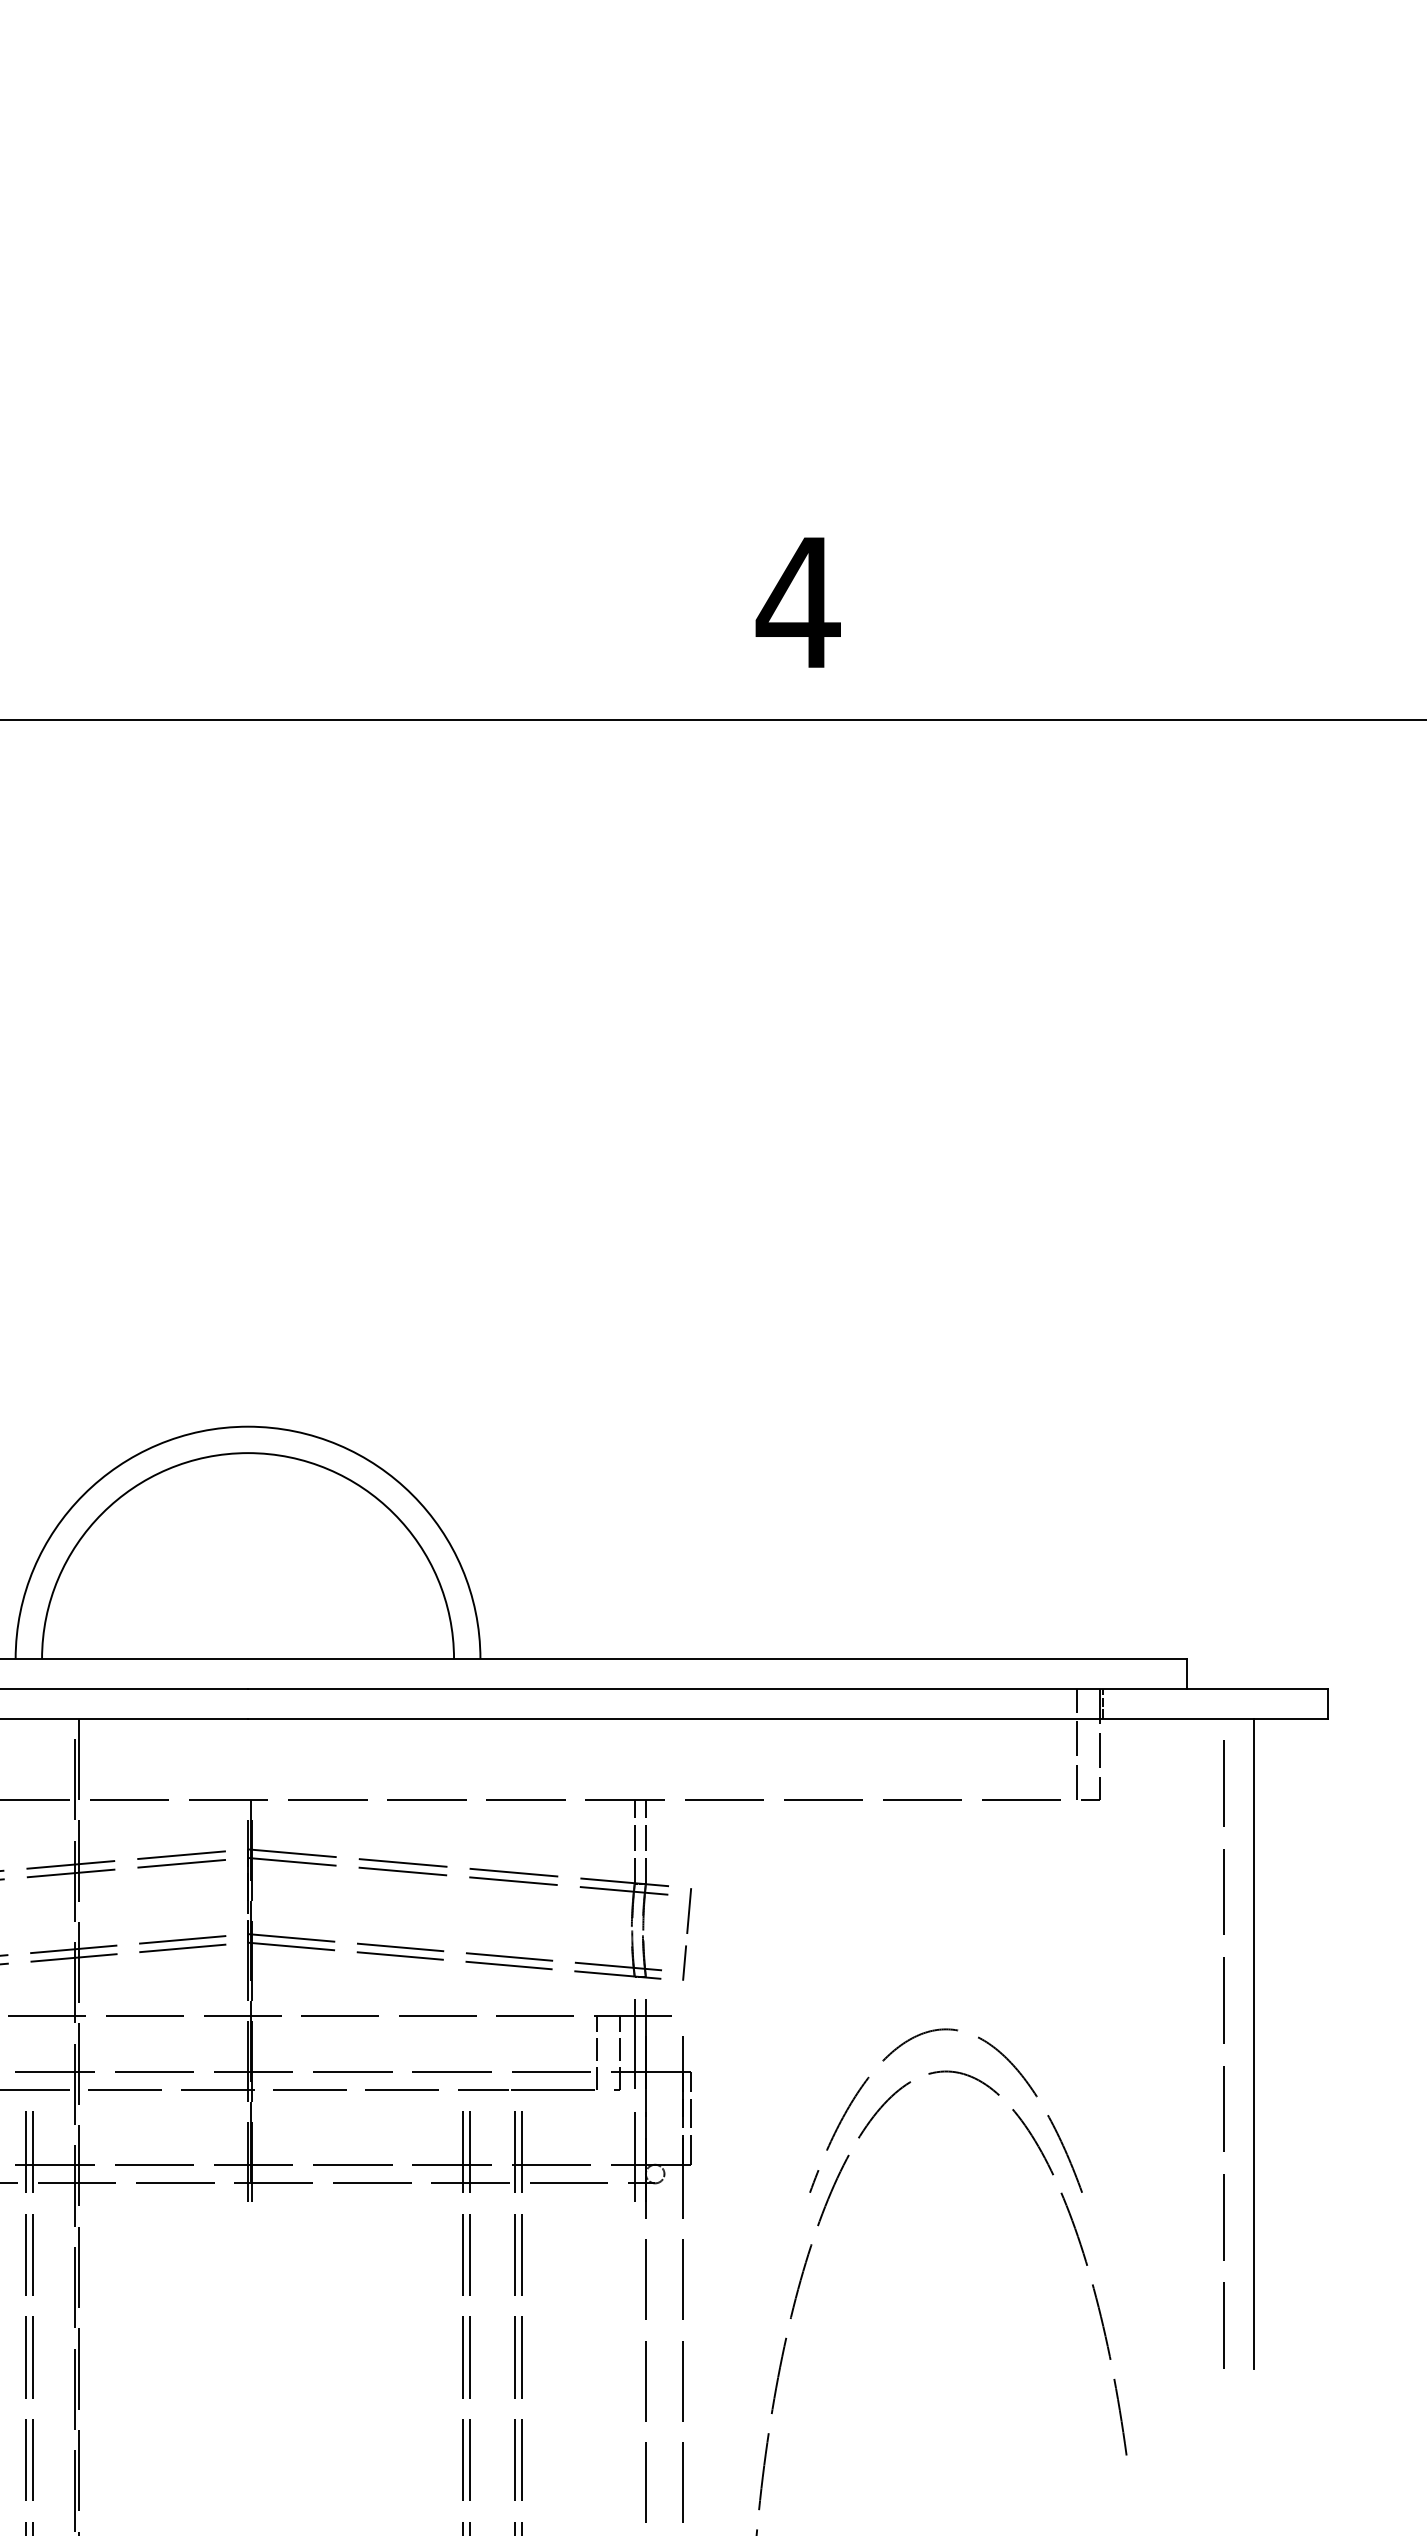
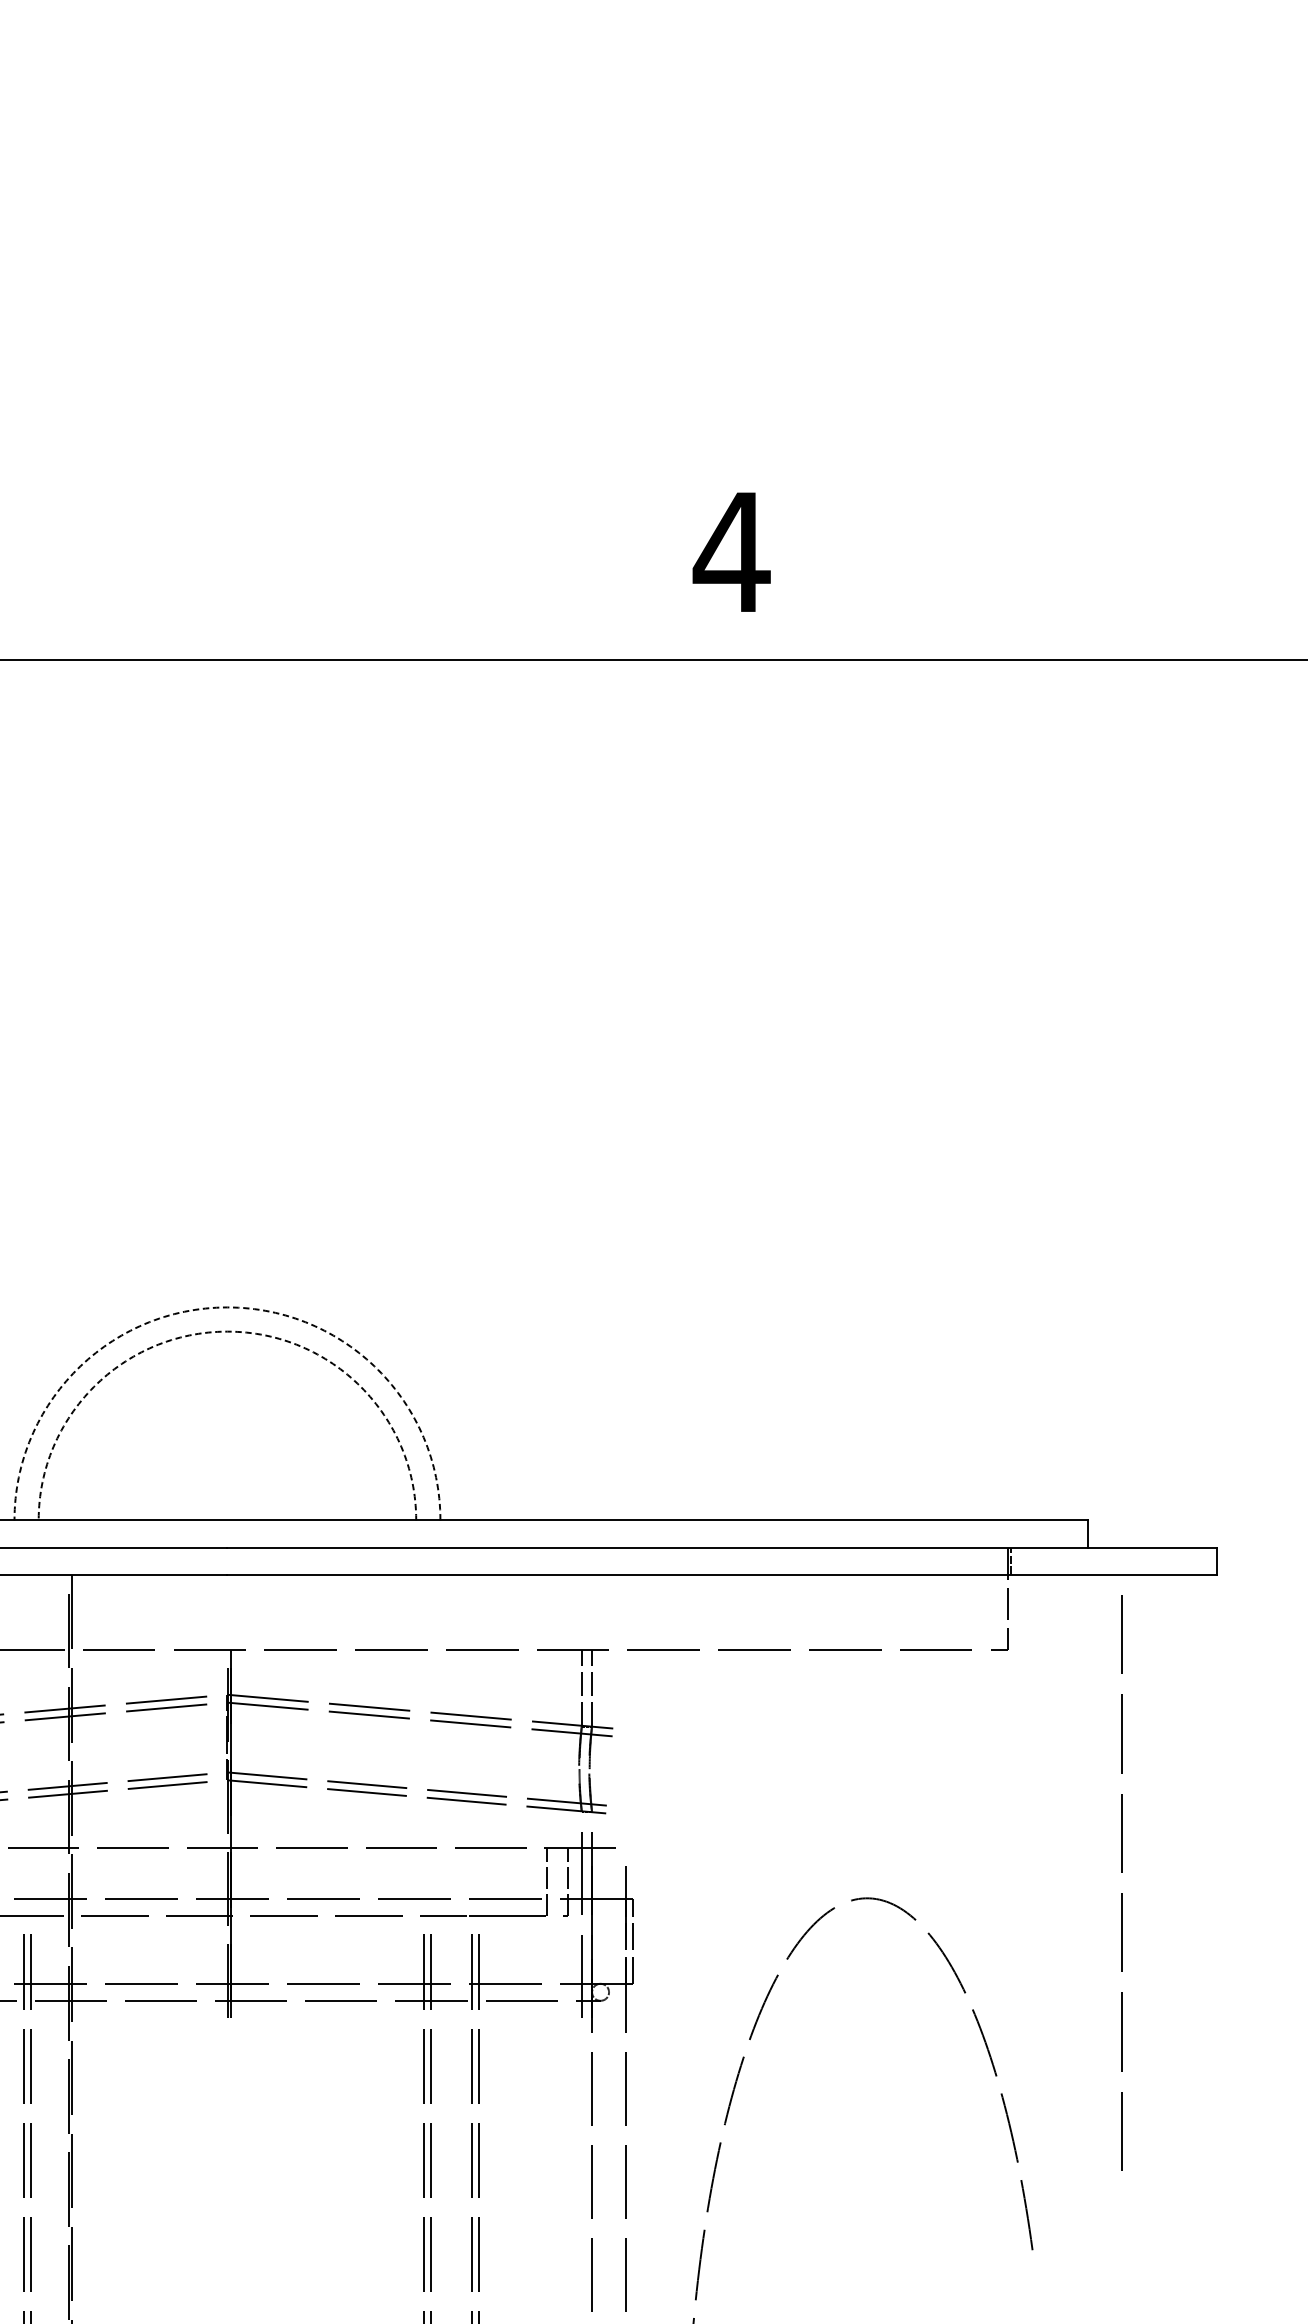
arc: (248, 1426) -> (227, 1307), solid -> dashed
arc: (248, 1453) -> (227, 1331), solid -> dashed
line: (1077, 1744) -> (987, 1598), removed
line: (687, 1934) -> (630, 1772), removed
line: (1253, 2043) -> (1148, 1872), removed
curve: (897, 2049) -> (822, 1878), removed

